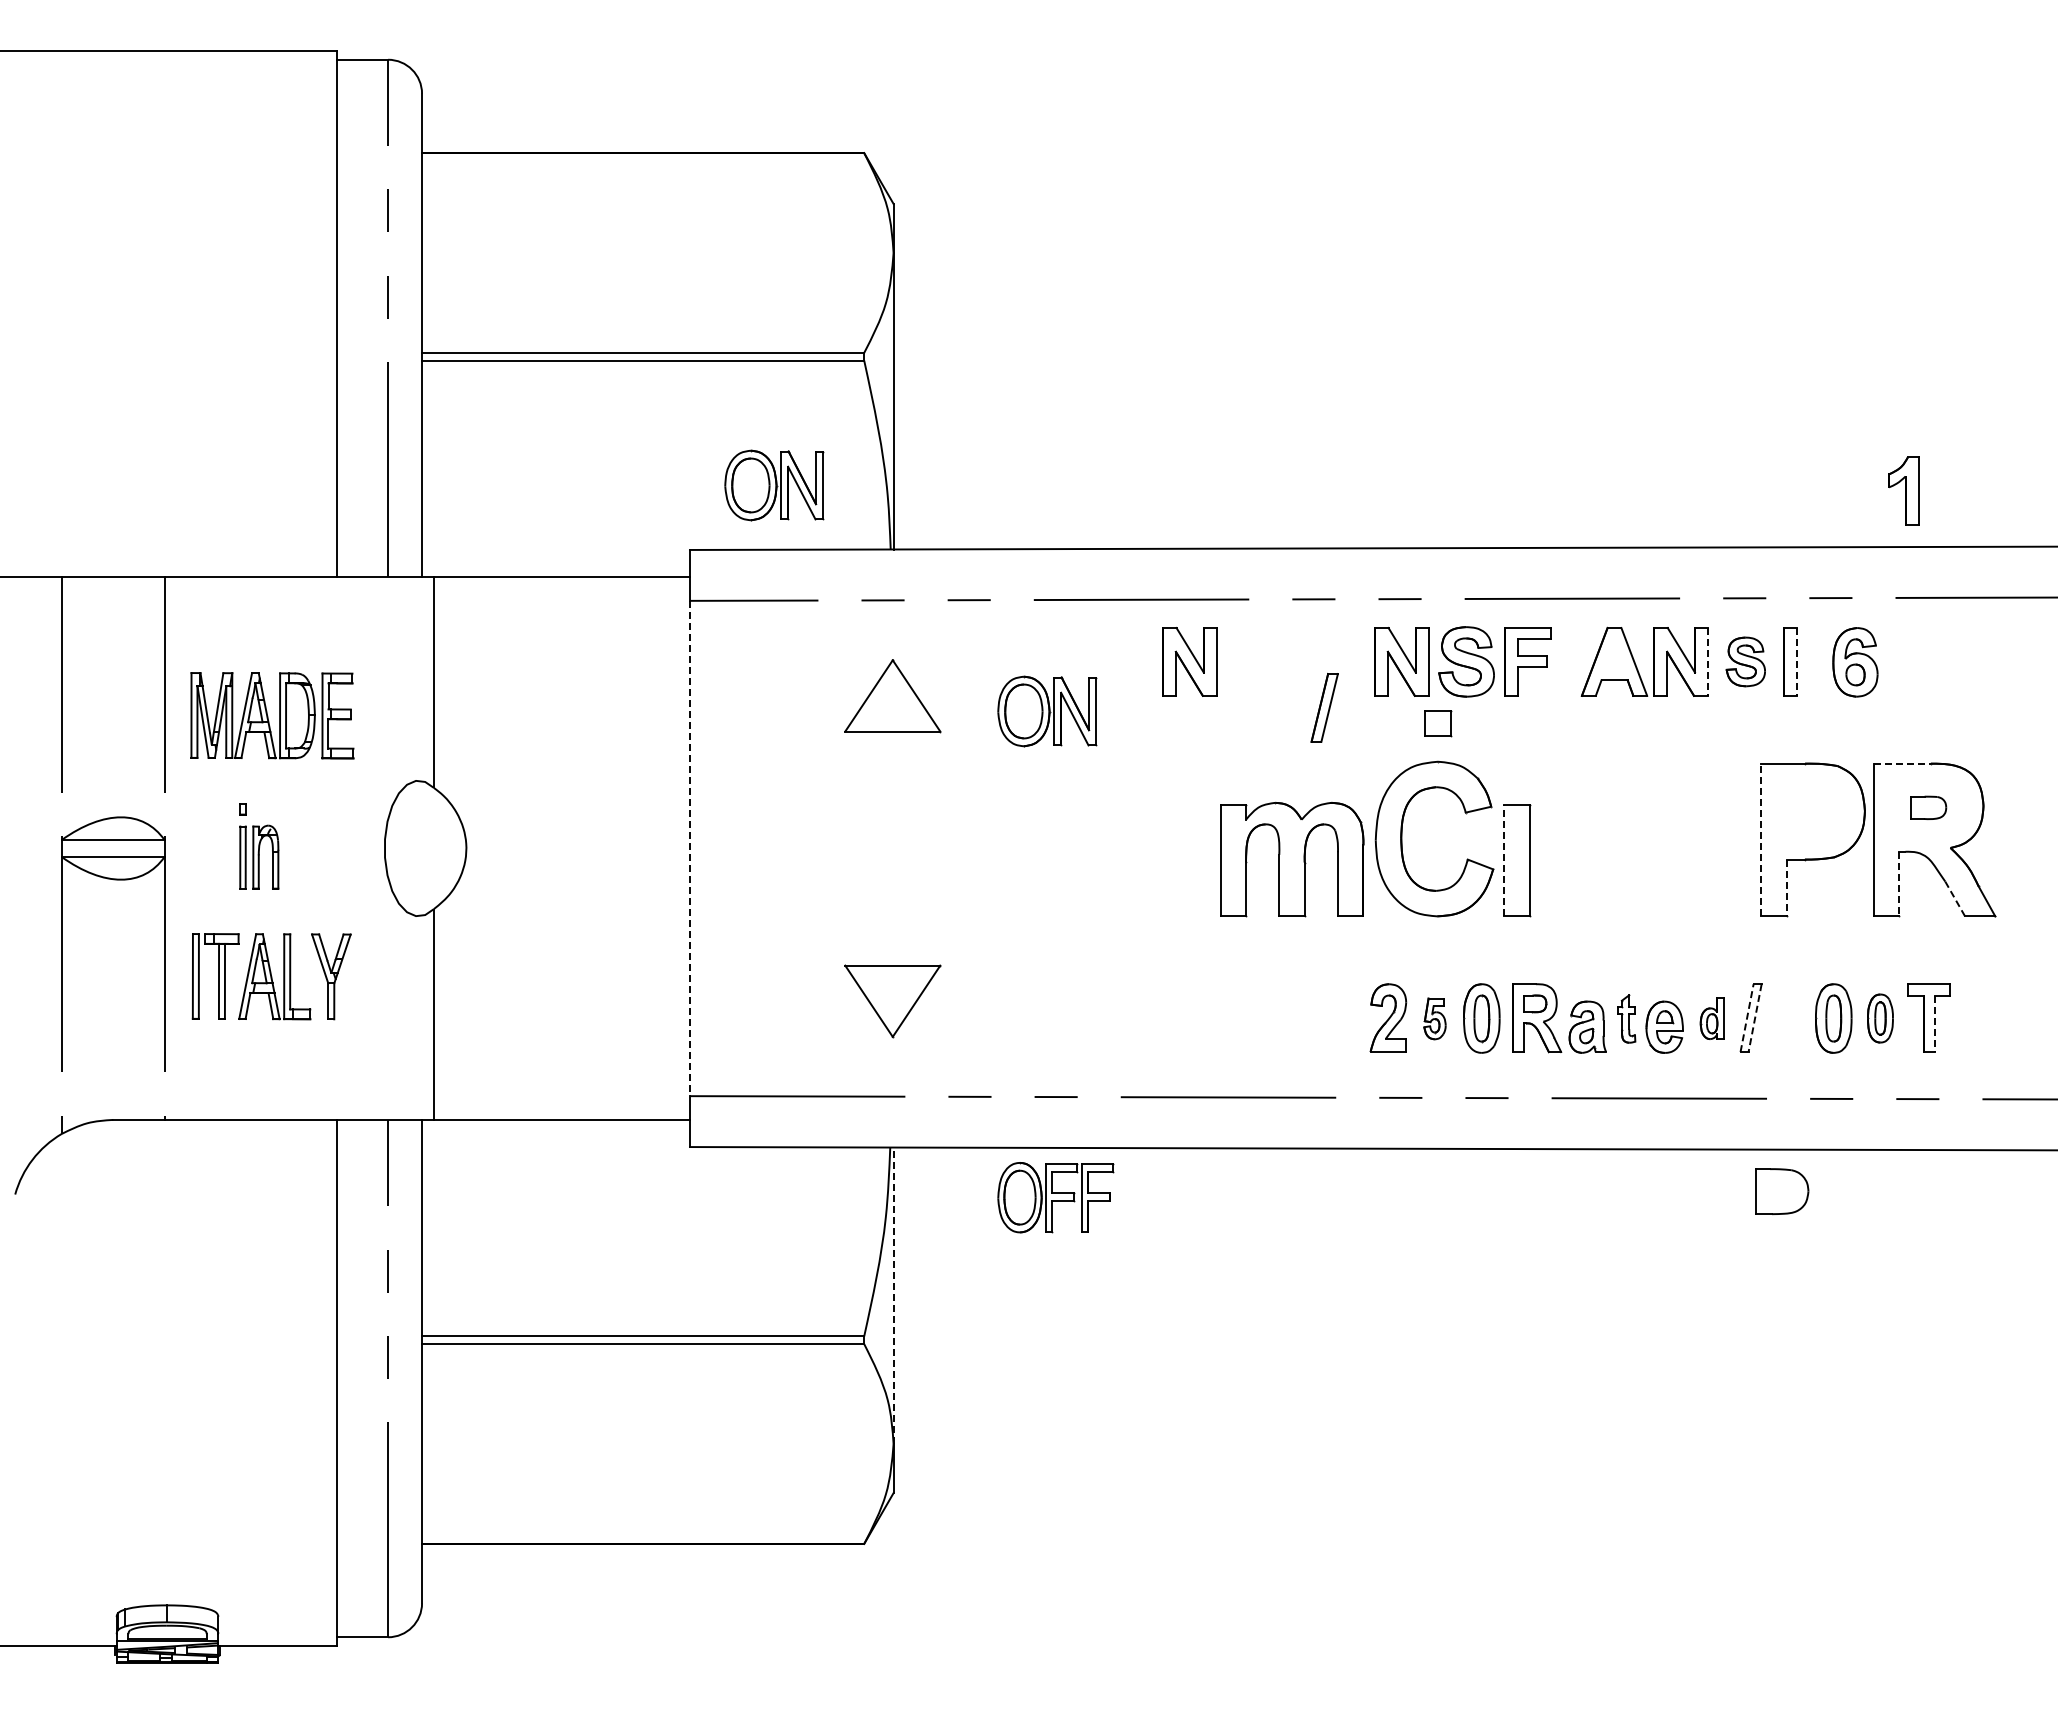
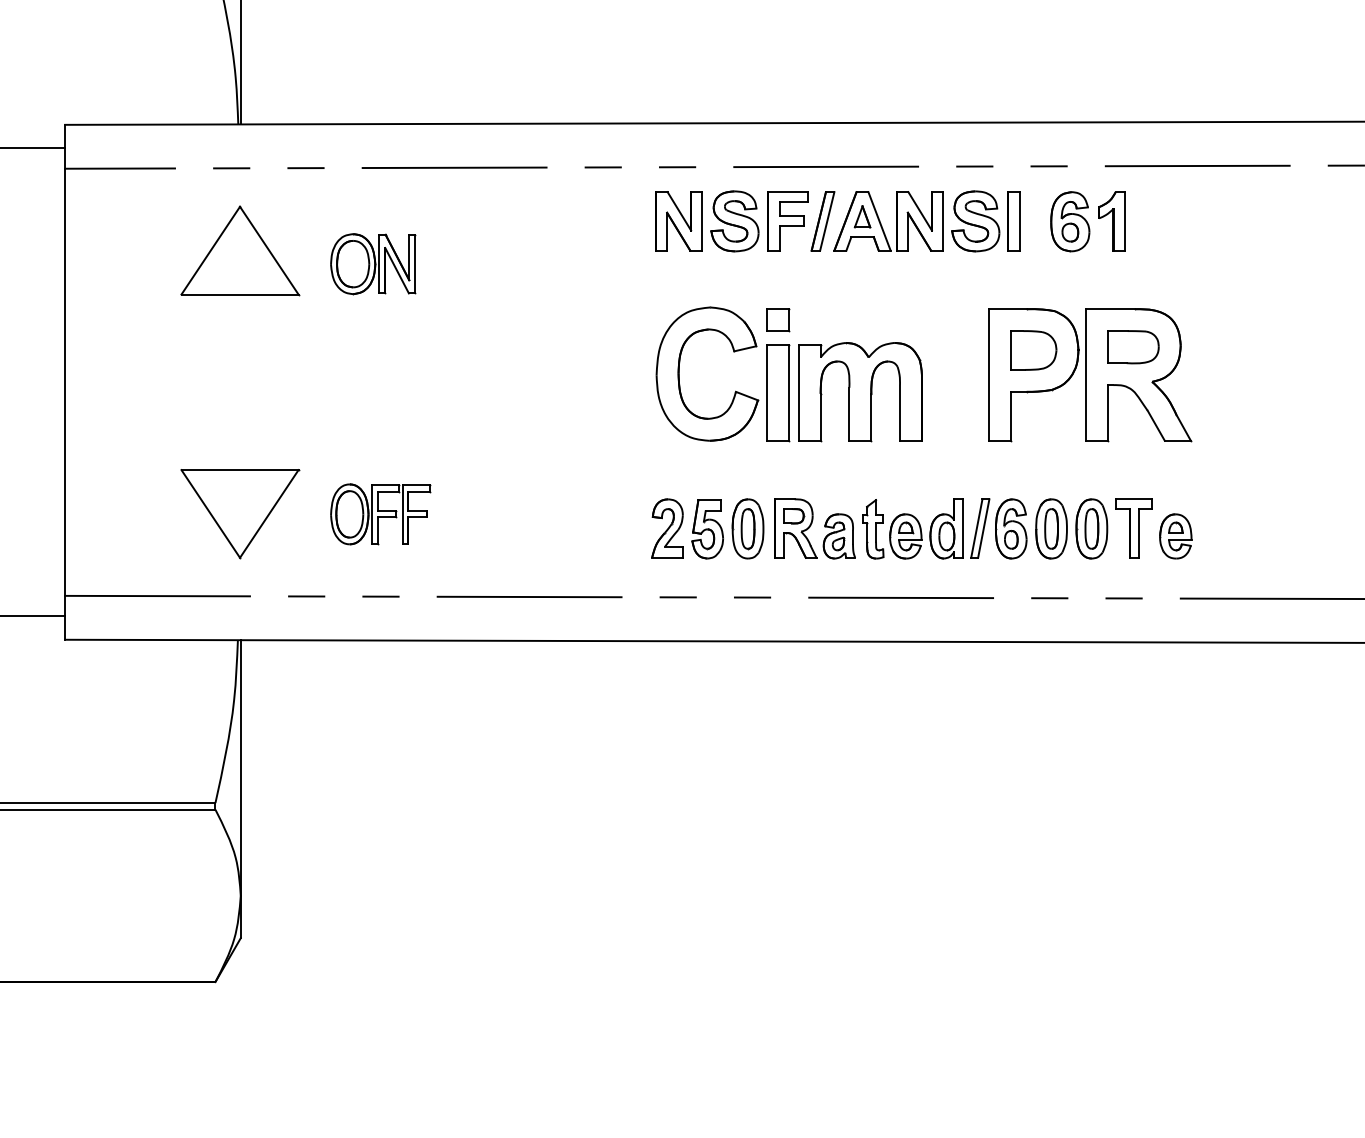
part: (774, 485) -> (138, 69), removed
part: (1903, 490) -> (1111, 221), moved
part: (1614, 656) -> (862, 216), added
part: (1189, 661) -> (495, 221), removed
line: (1708, 661) -> (943, 221), dashed -> solid
part: (1745, 661) -> (975, 221), size x1.43
line: (1796, 661) -> (1019, 221), dashed -> solid
part: (892, 695) -> (239, 250), size x1.43
part: (1324, 707) -> (822, 221), moved
part: (1438, 723) -> (778, 320), moved
line: (1902, 763) -> (1110, 308), dashed -> solid
part: (1928, 807) -> (1133, 346), size x1.67
line: (1761, 839) -> (989, 374), dashed -> solid
line: (689, 848) -> (64, 382), dashed -> solid
part: (1292, 859) -> (860, 391), moved
line: (1504, 860) -> (767, 392), dashed -> solid
line: (1899, 884) -> (1108, 413), dashed -> solid
line: (1786, 888) -> (1010, 416), dashed -> solid
line: (1954, 898) -> (1155, 425), dashed -> solid
part: (892, 1001) -> (239, 514), size x1.43
part: (1434, 1018) -> (707, 528), size x1.67
part: (1626, 1018) -> (872, 528), size x1.43
part: (1711, 1018) -> (946, 528), size x1.67
line: (1747, 1018) -> (977, 528), dashed -> solid
line: (1755, 1018) -> (984, 528), dashed -> solid
part: (1786, 1018) -> (1010, 528), added
part: (1880, 1018) -> (1091, 528), size x1.43
line: (1934, 1024) -> (1138, 534), dashed -> solid
part: (1977, 1026) -> (1175, 535), added
part: (1782, 1191) -> (1034, 350), moved
part: (1055, 1197) -> (380, 514), moved
line: (893, 1295) -> (240, 767), dashed -> solid

